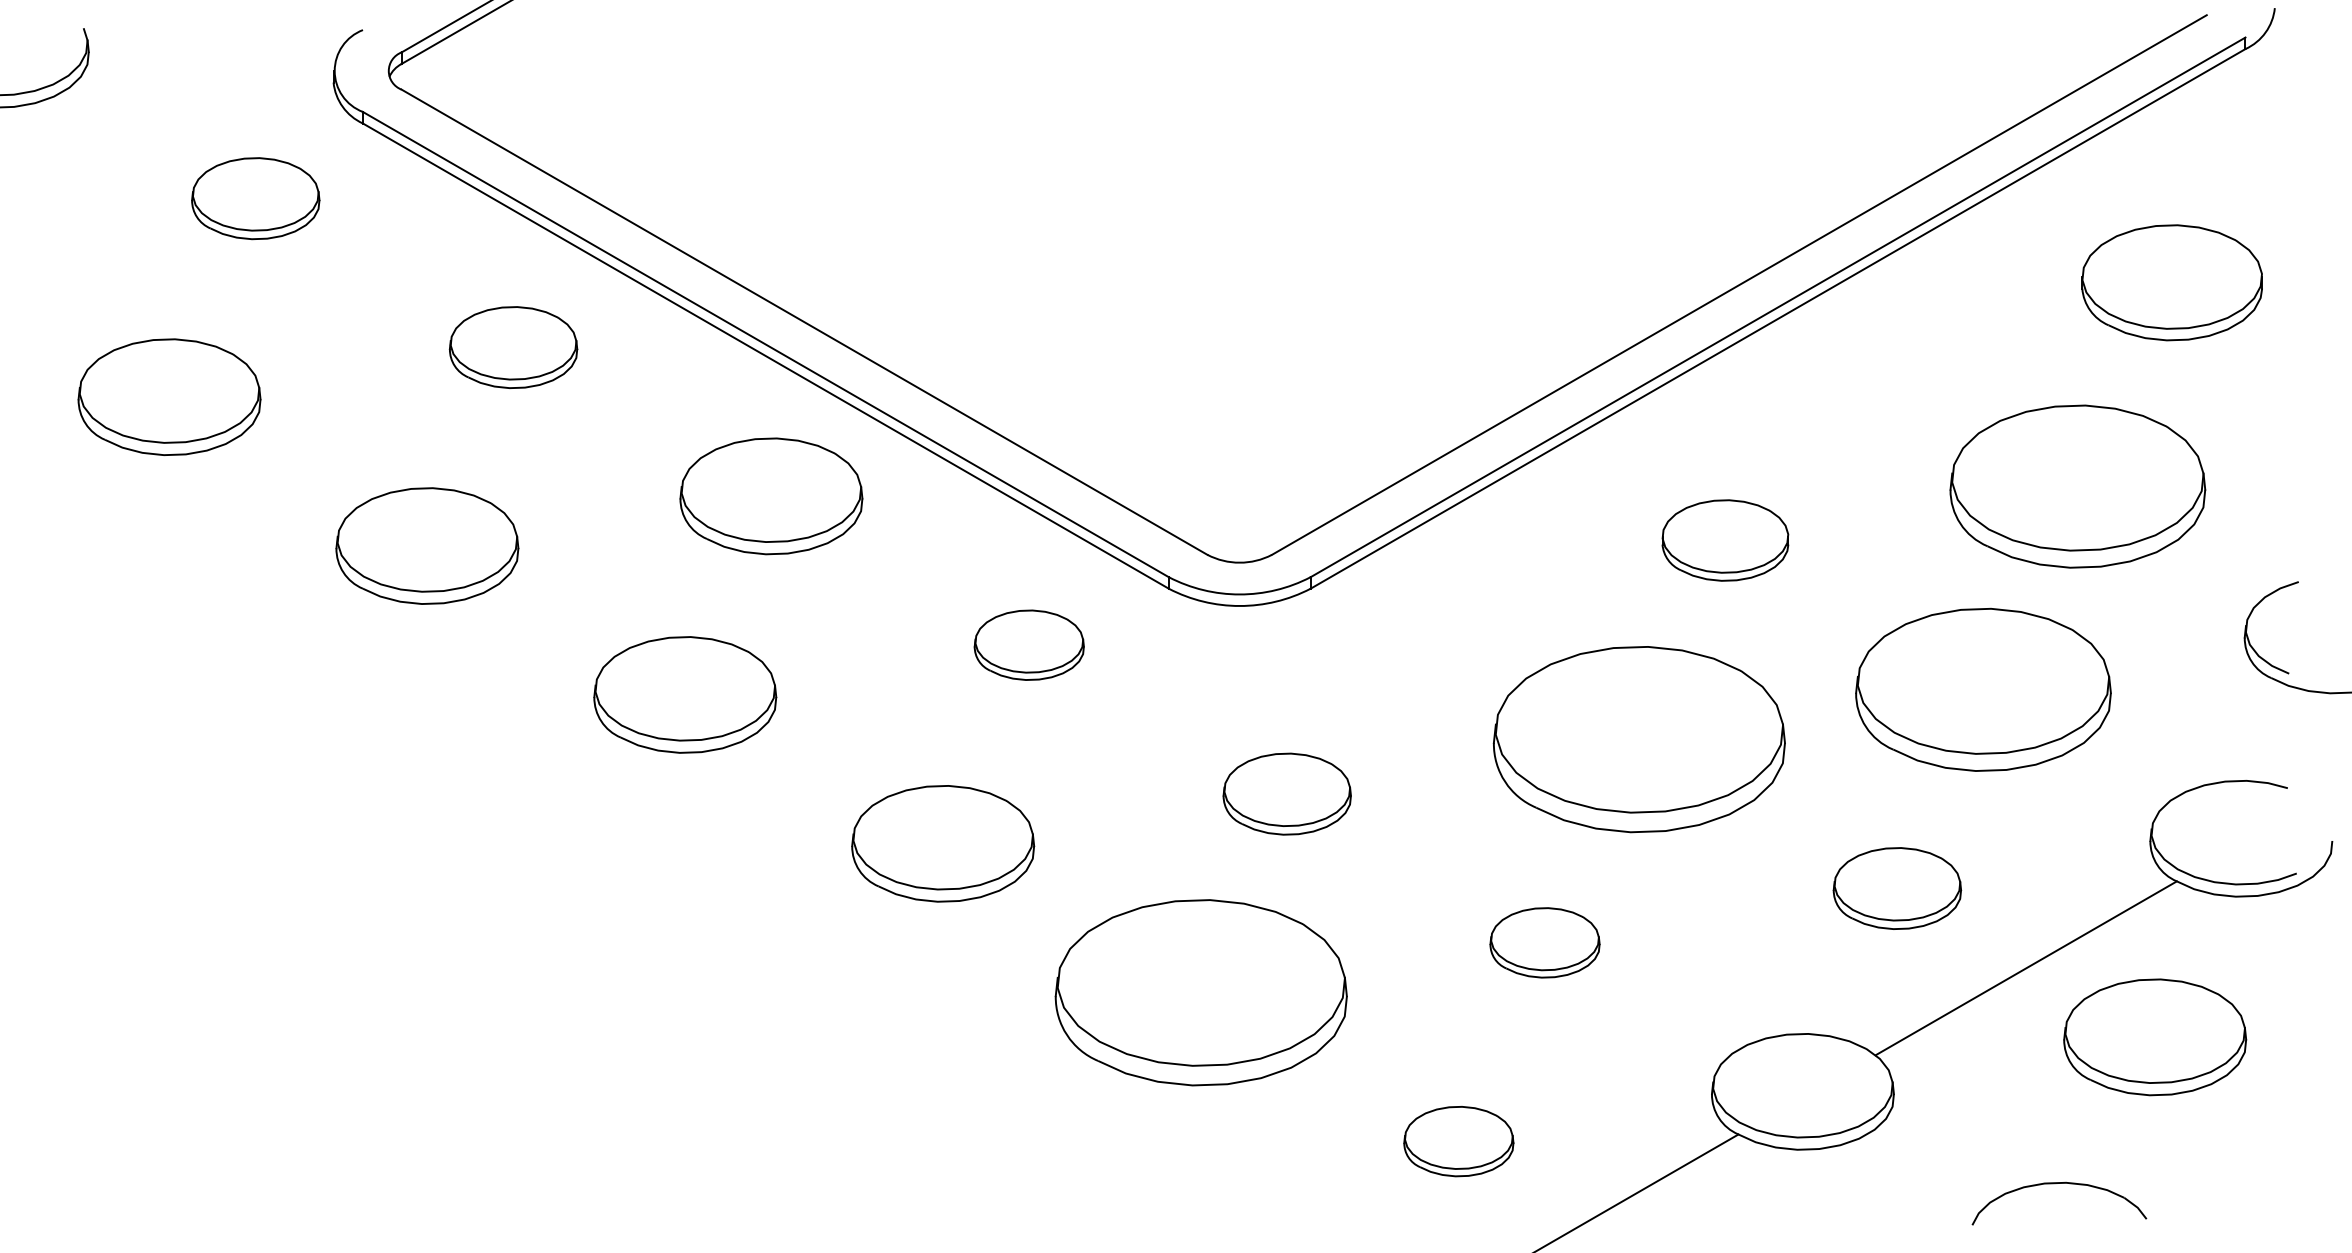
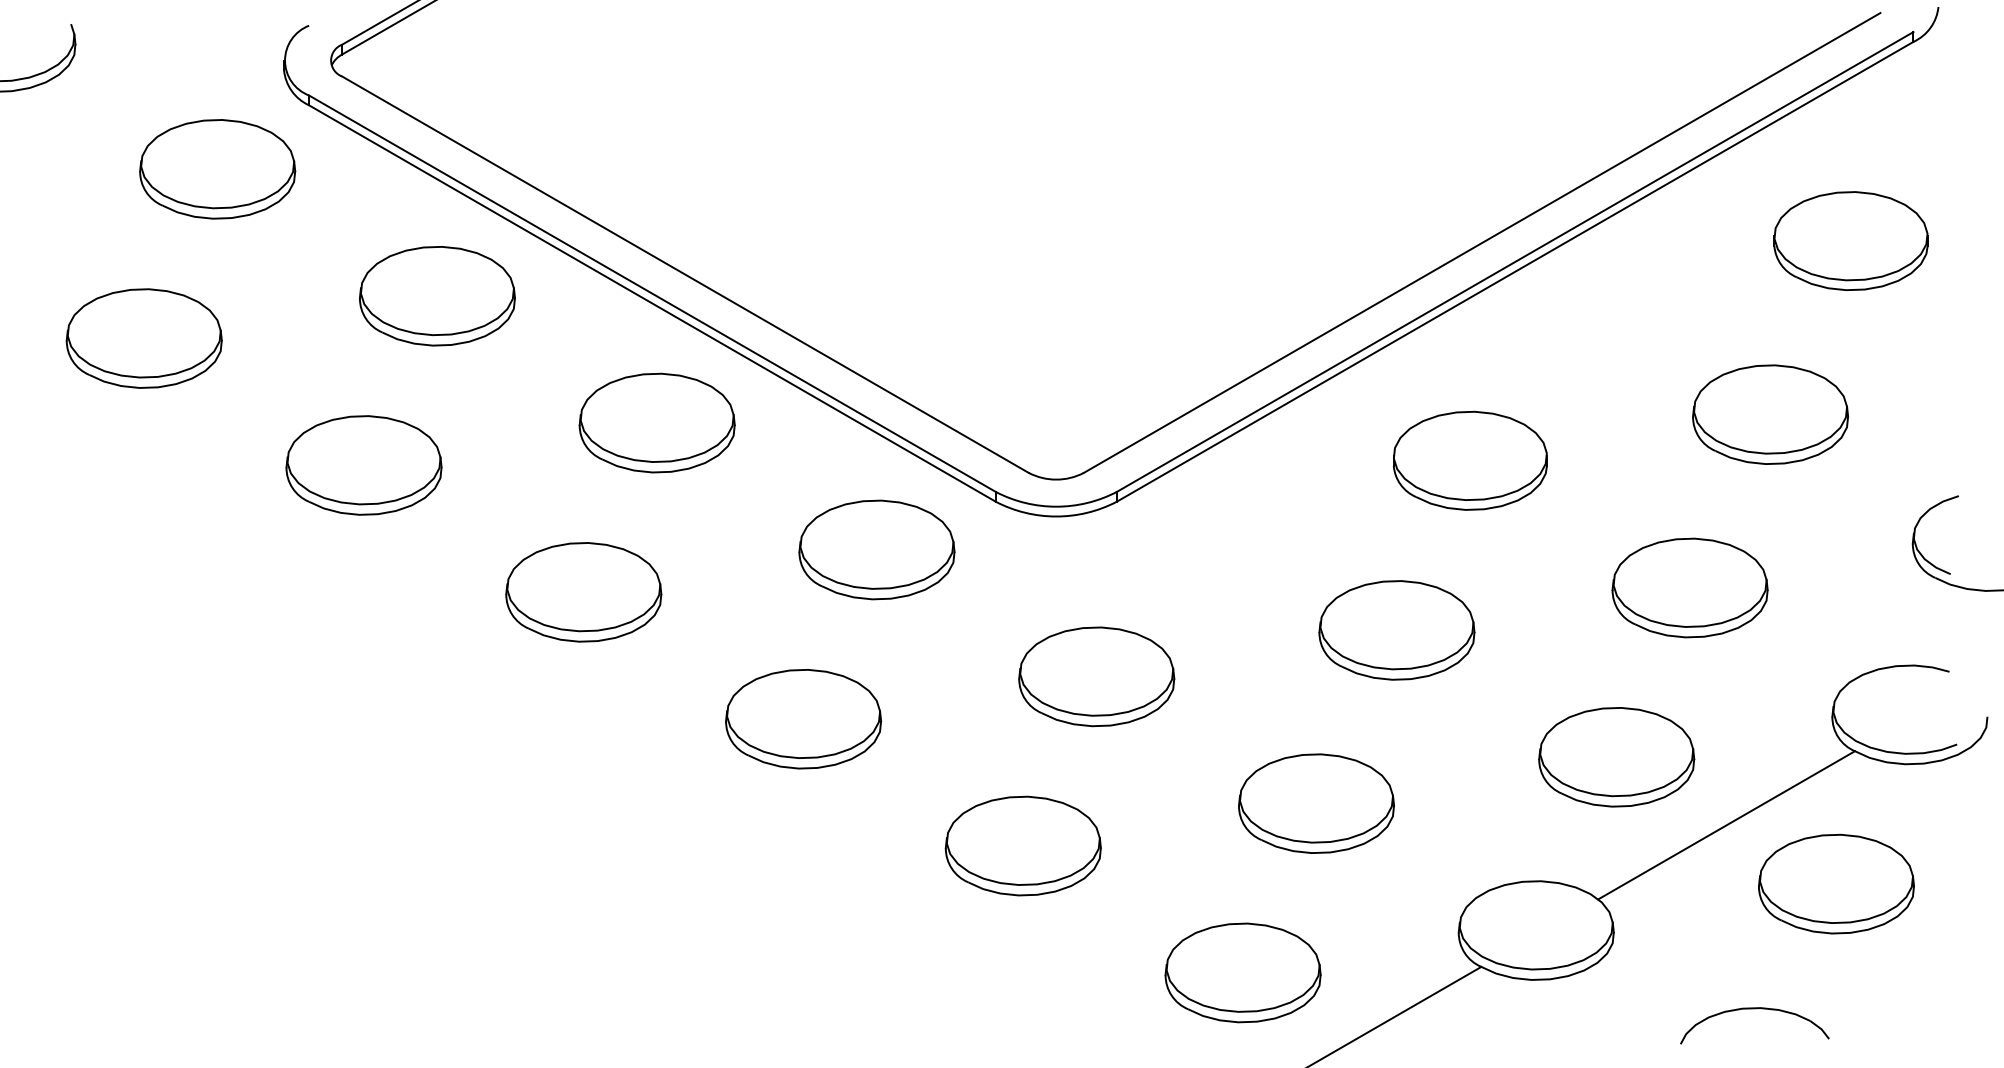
part: (255, 198) -> (217, 169), size x1.43
part: (513, 347) -> (437, 296), size x1.43
part: (2077, 486) -> (1770, 414), size x0.71
part: (1724, 540) -> (1469, 460), size x1.43
part: (1028, 644) -> (876, 549), size x1.67
part: (1982, 689) -> (1689, 587), size x0.71
part: (1638, 739) -> (1396, 630), size x0.62
part: (1286, 793) -> (1096, 676), size x1.43
part: (1897, 888) -> (1616, 757), size x1.43
part: (1545, 942) -> (1316, 803), size x1.67
part: (1200, 992) -> (1022, 845), size x0.62
part: (1458, 1141) -> (1242, 972), size x1.67

